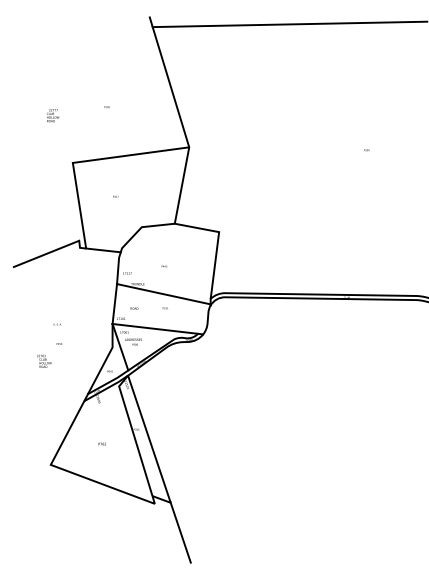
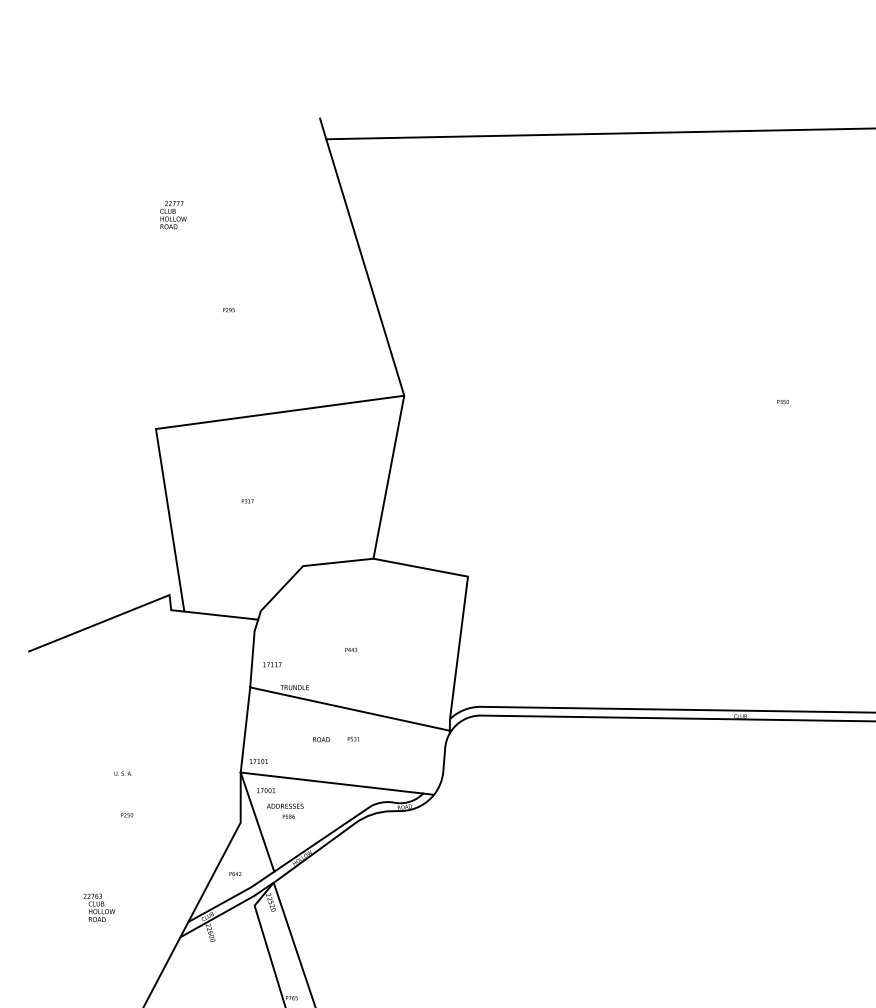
text: (53, 115) -> (174, 214), moved
text: (134, 308) -> (321, 739), moved
text: (44, 360) -> (99, 905), moved

